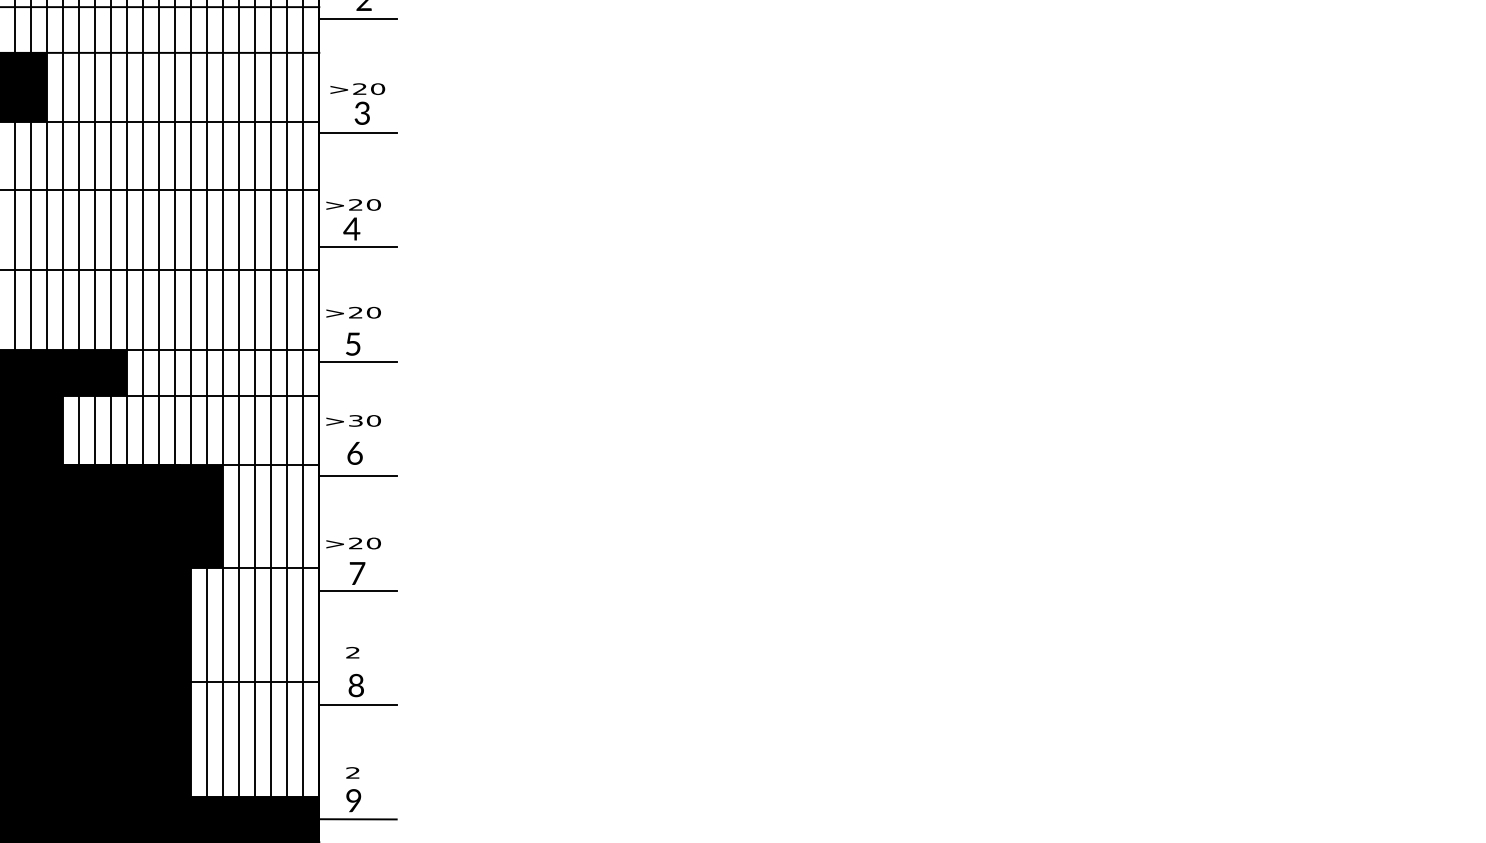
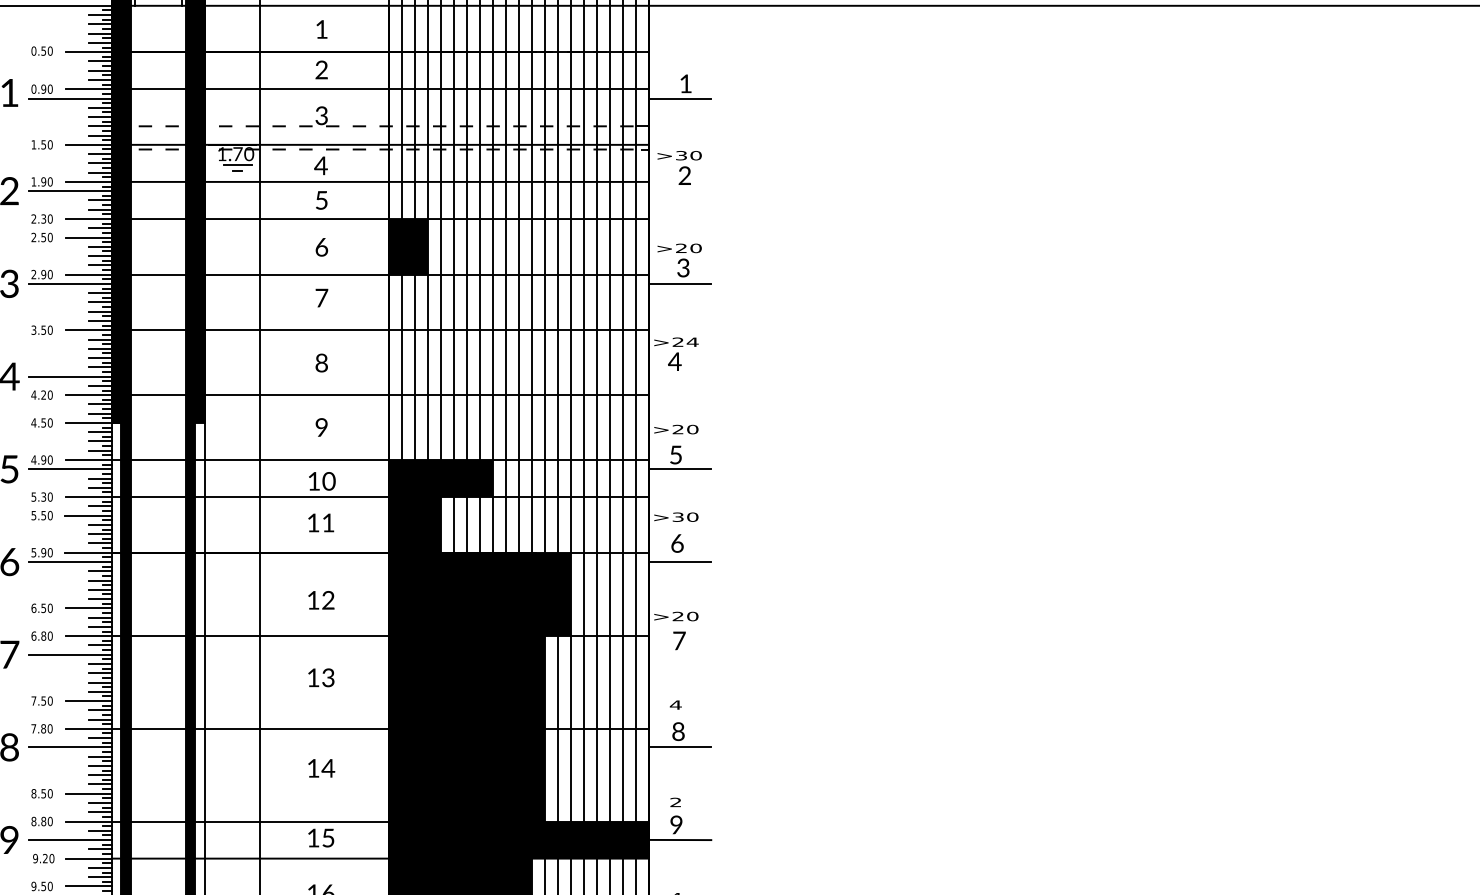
line: (357, 18) -> (679, 191), removed
text: (373, 204) -> (692, 341), >20 -> >24
line: (357, 247) -> (679, 376), removed
line: (357, 590) -> (679, 654), removed
text: (352, 652) -> (675, 704), 2 -> 4

